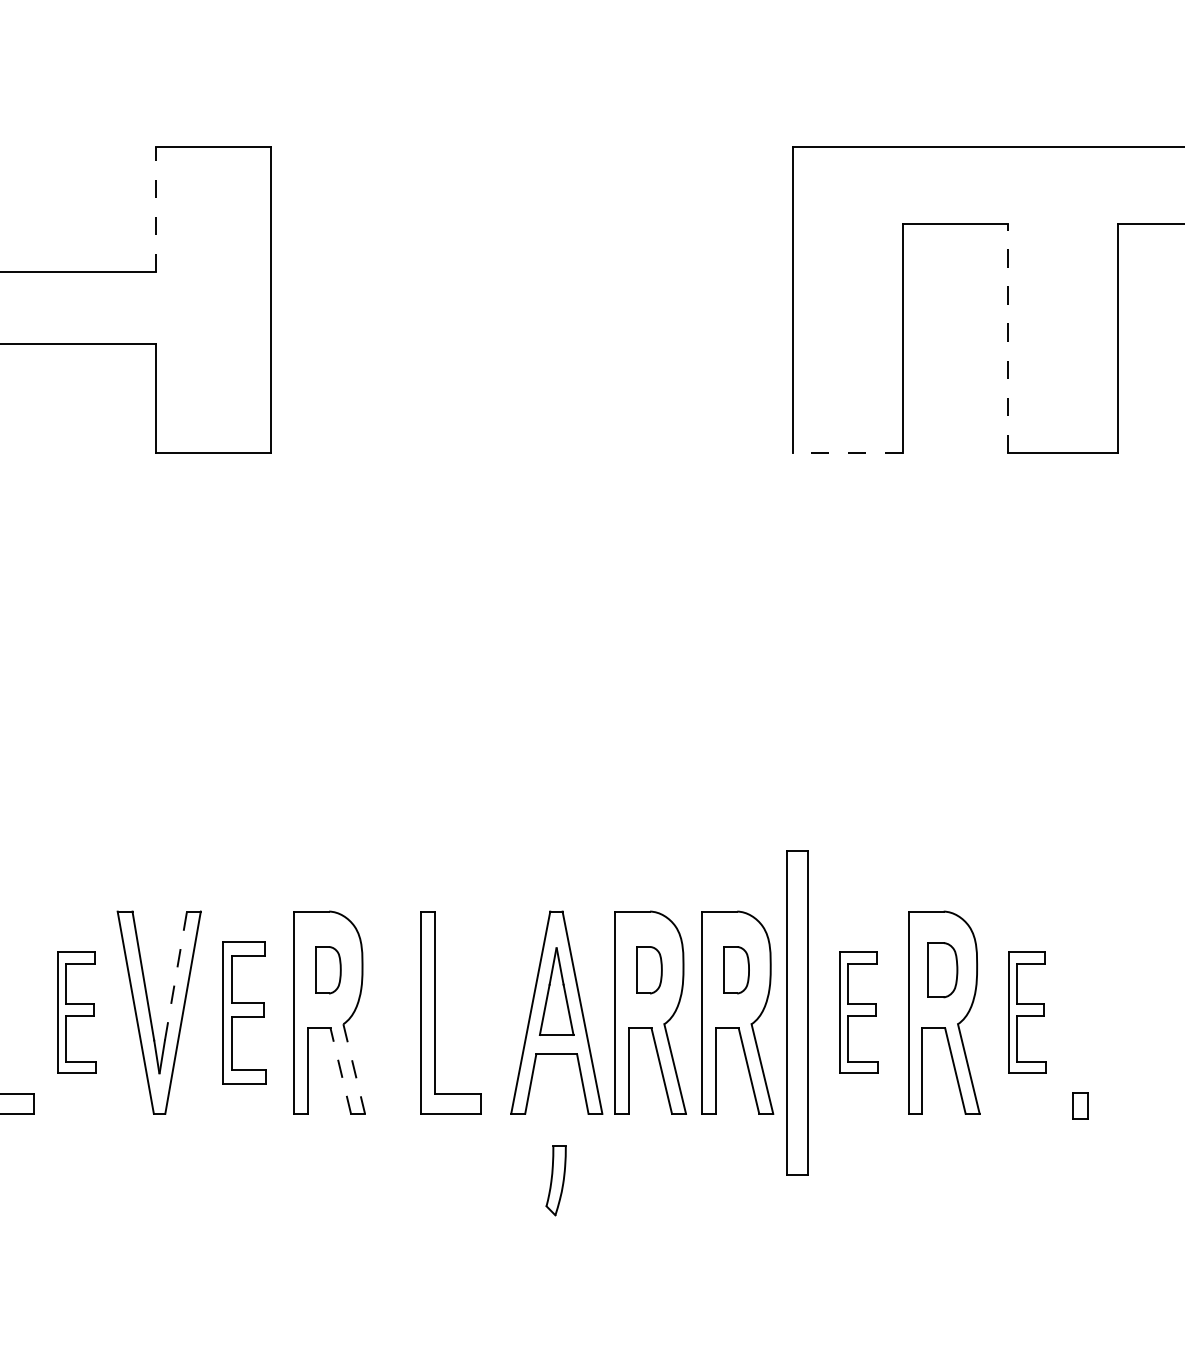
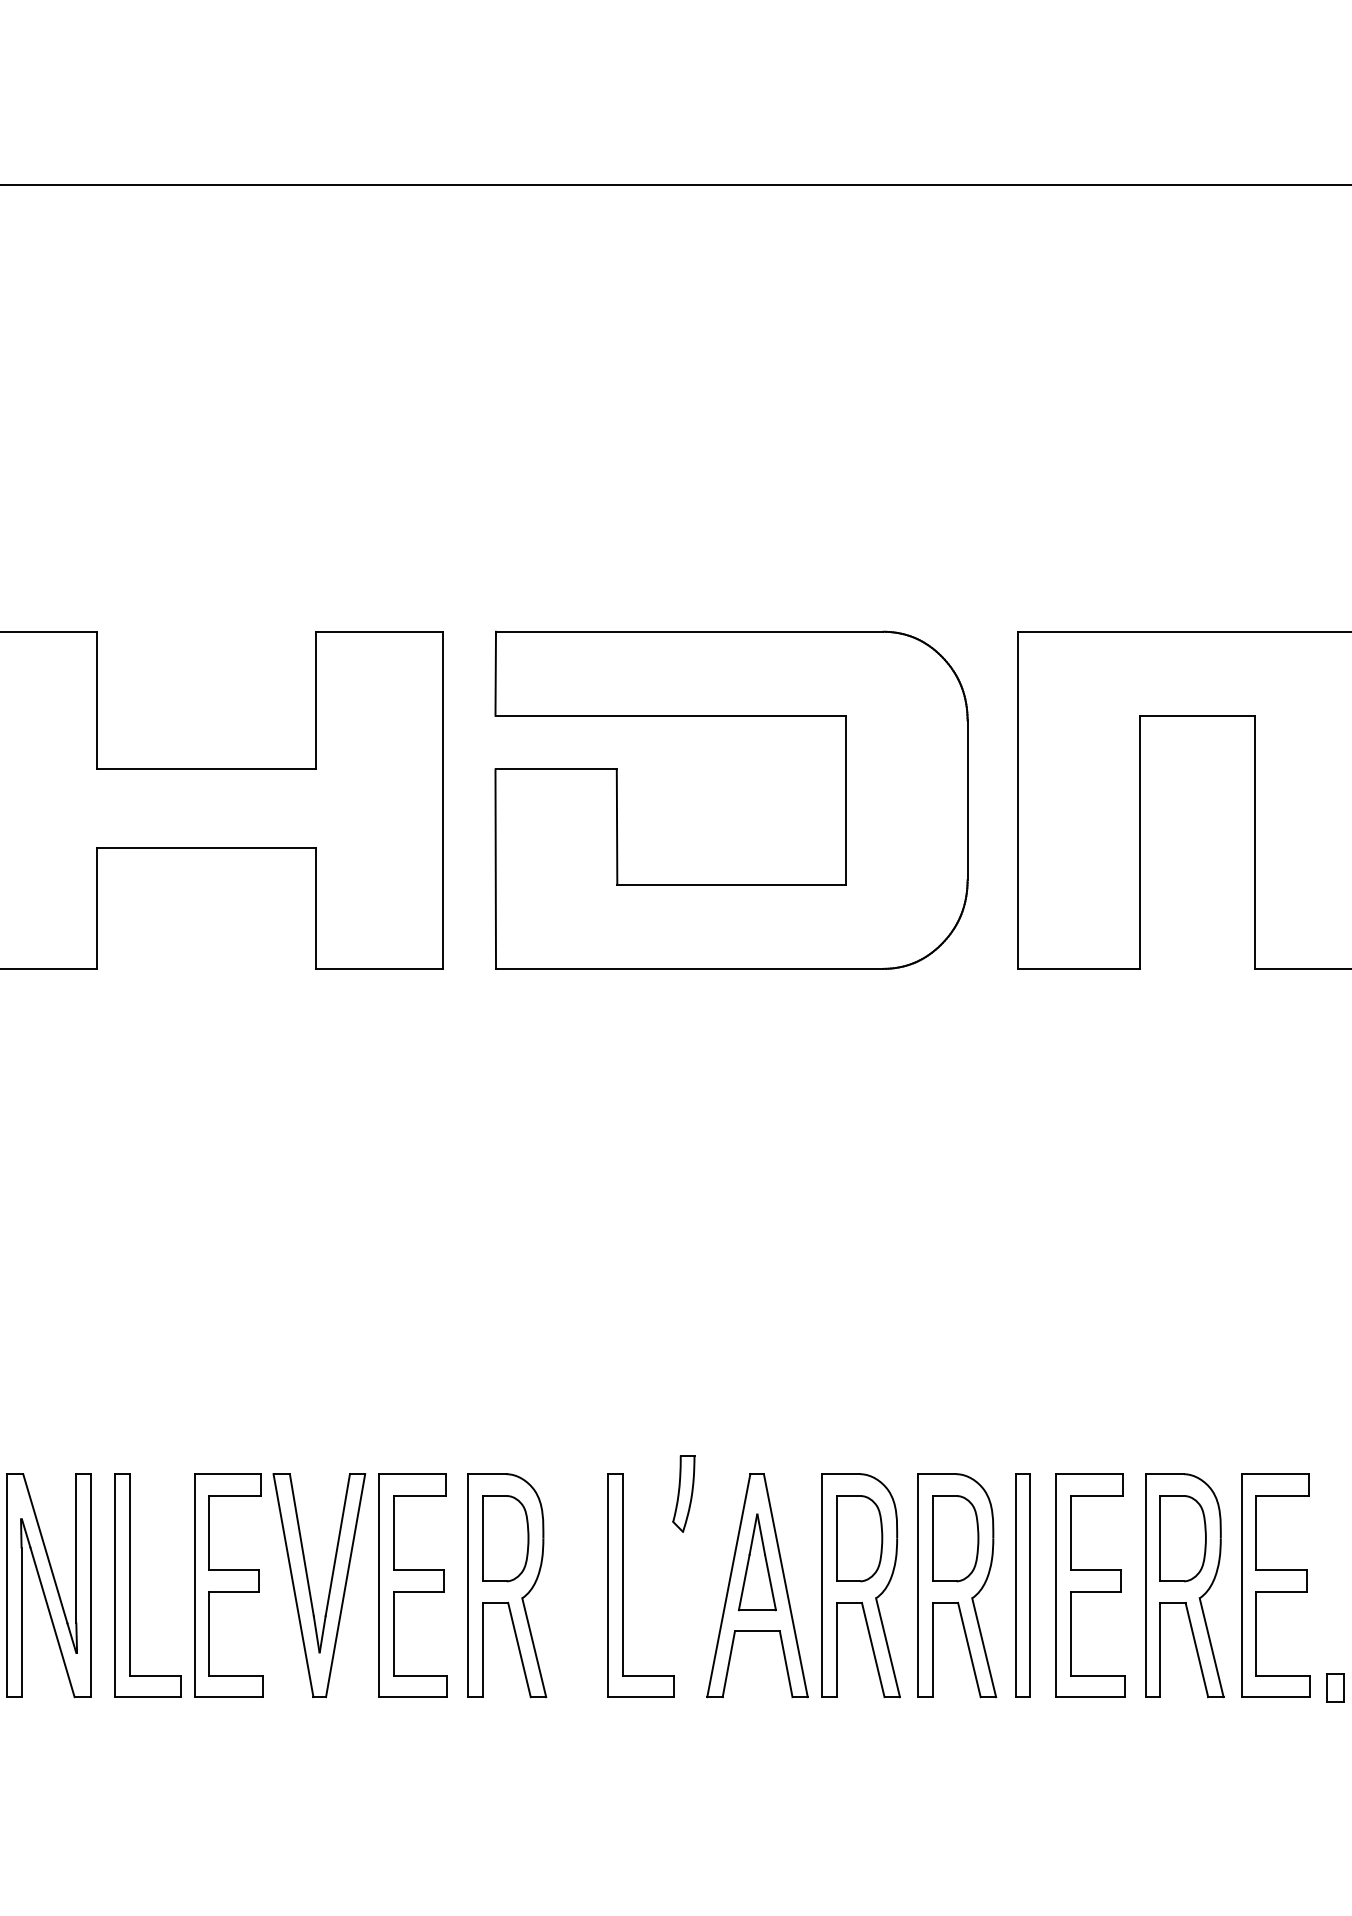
line: (155, 209) -> (315, 700), dashed -> solid
part: (533, 224) -> (731, 716), added
line: (1008, 338) -> (1255, 842), dashed -> solid
line: (848, 453) -> (1078, 969), dashed -> solid
part: (328, 969) -> (505, 1538), size x1.67
part: (649, 969) -> (859, 1538), size x1.67
part: (736, 969) -> (955, 1538), size x1.67
part: (942, 969) -> (1182, 1538), size x1.43
line: (175, 975) -> (337, 1544), dashed -> solid
part: (76, 1012) -> (228, 1585), size x1.67
part: (243, 1012) -> (412, 1585), size x1.43
part: (797, 1012) -> (1022, 1585), size x0.62
part: (858, 1012) -> (1090, 1585), size x1.67
part: (1026, 1012) -> (1275, 1585), size x1.67
line: (354, 1068) -> (534, 1647), dashed -> solid
line: (340, 1070) -> (519, 1649), dashed -> solid
part: (555, 1180) -> (683, 1493), moved

